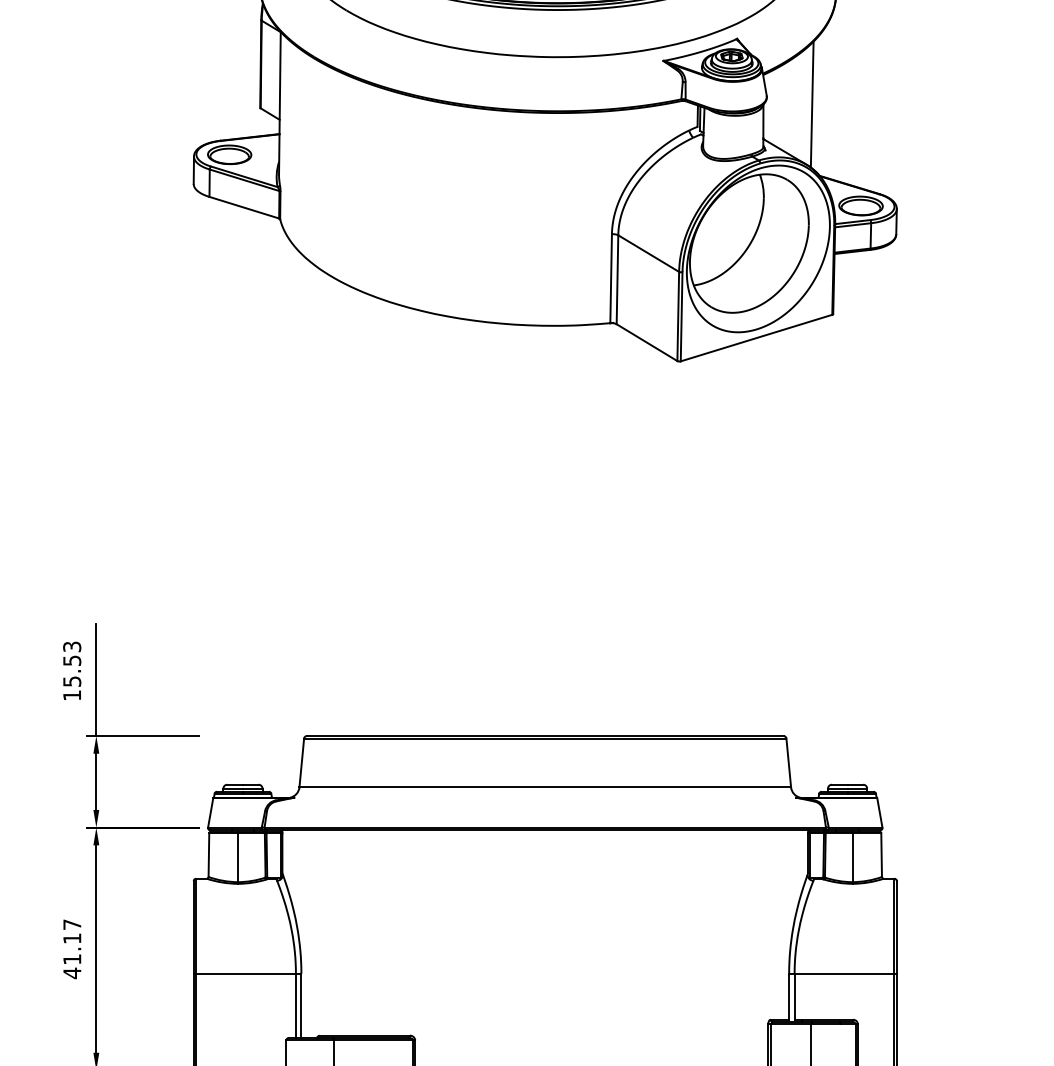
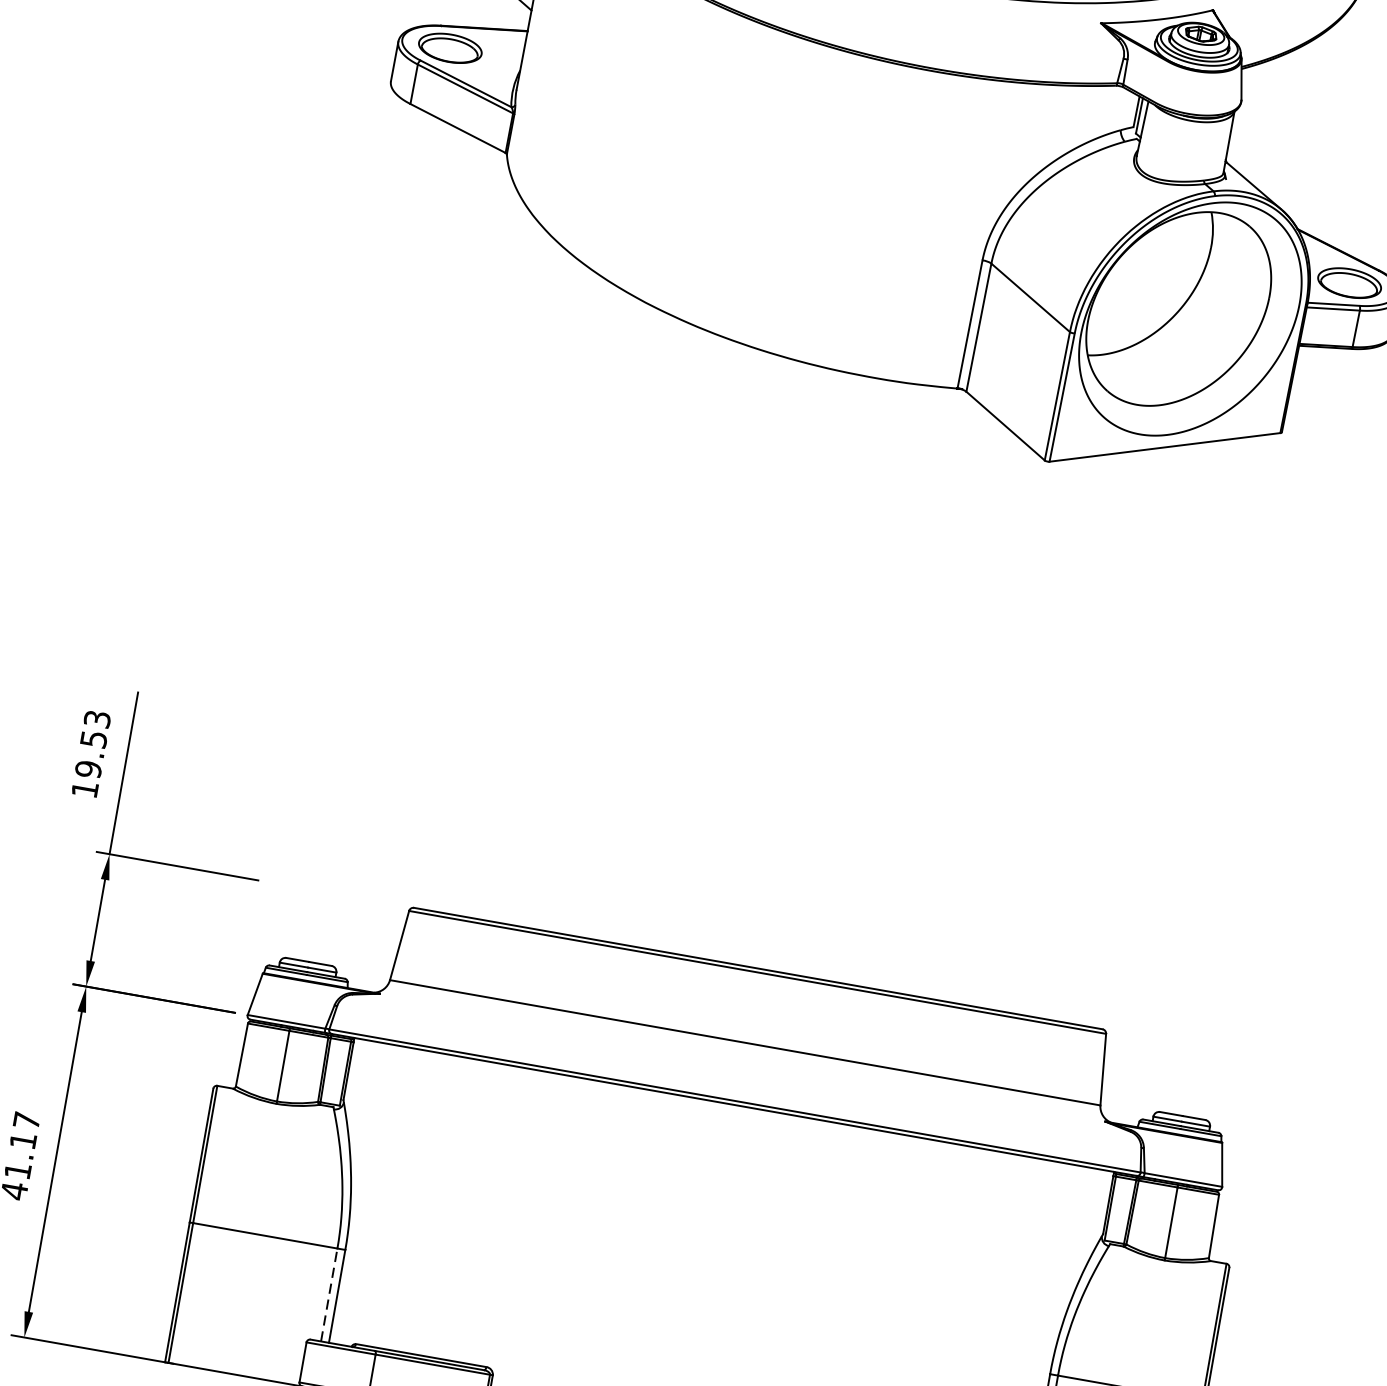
line: (811, 104) -> (1303, 123), removed
text: (71, 681) -> (87, 769), 15.53 -> 19.53
line: (295, 1005) -> (328, 1294), solid -> dashed

